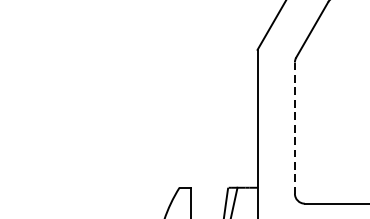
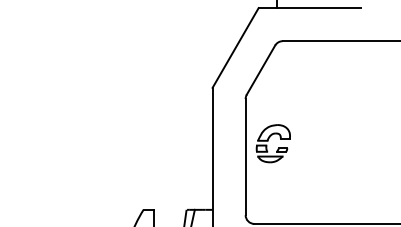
part: (325, 112) -> (272, 143), added
line: (294, 128) -> (245, 157), dashed -> solid

